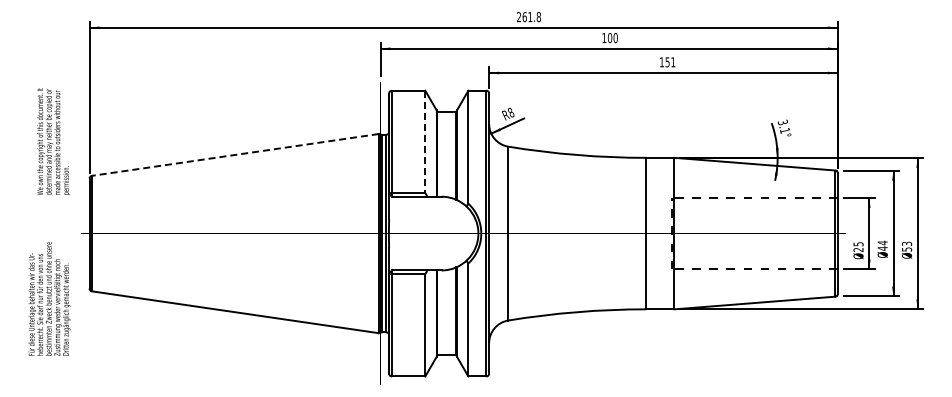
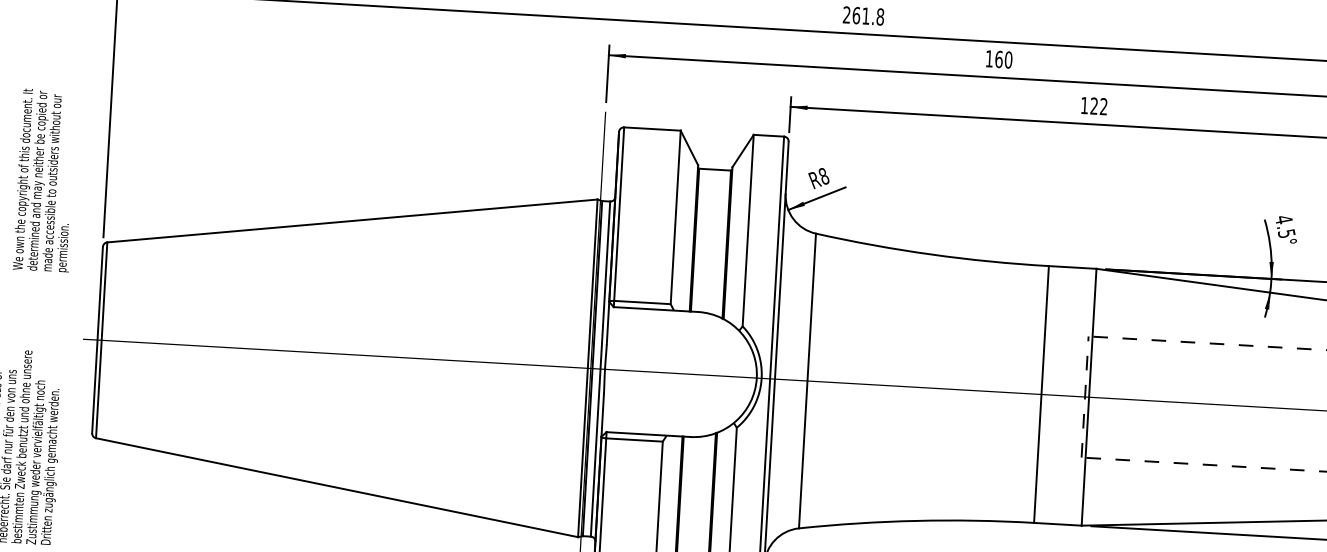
text: (610, 37) -> (999, 58), 100 -> 160
text: (670, 62) -> (1099, 106), 151 -> 122
text: (783, 126) -> (1284, 226), 3.1° -> 4.5°
line: (425, 142) -> (675, 218), dashed -> solid
line: (235, 154) -> (352, 220), dashed -> solid

